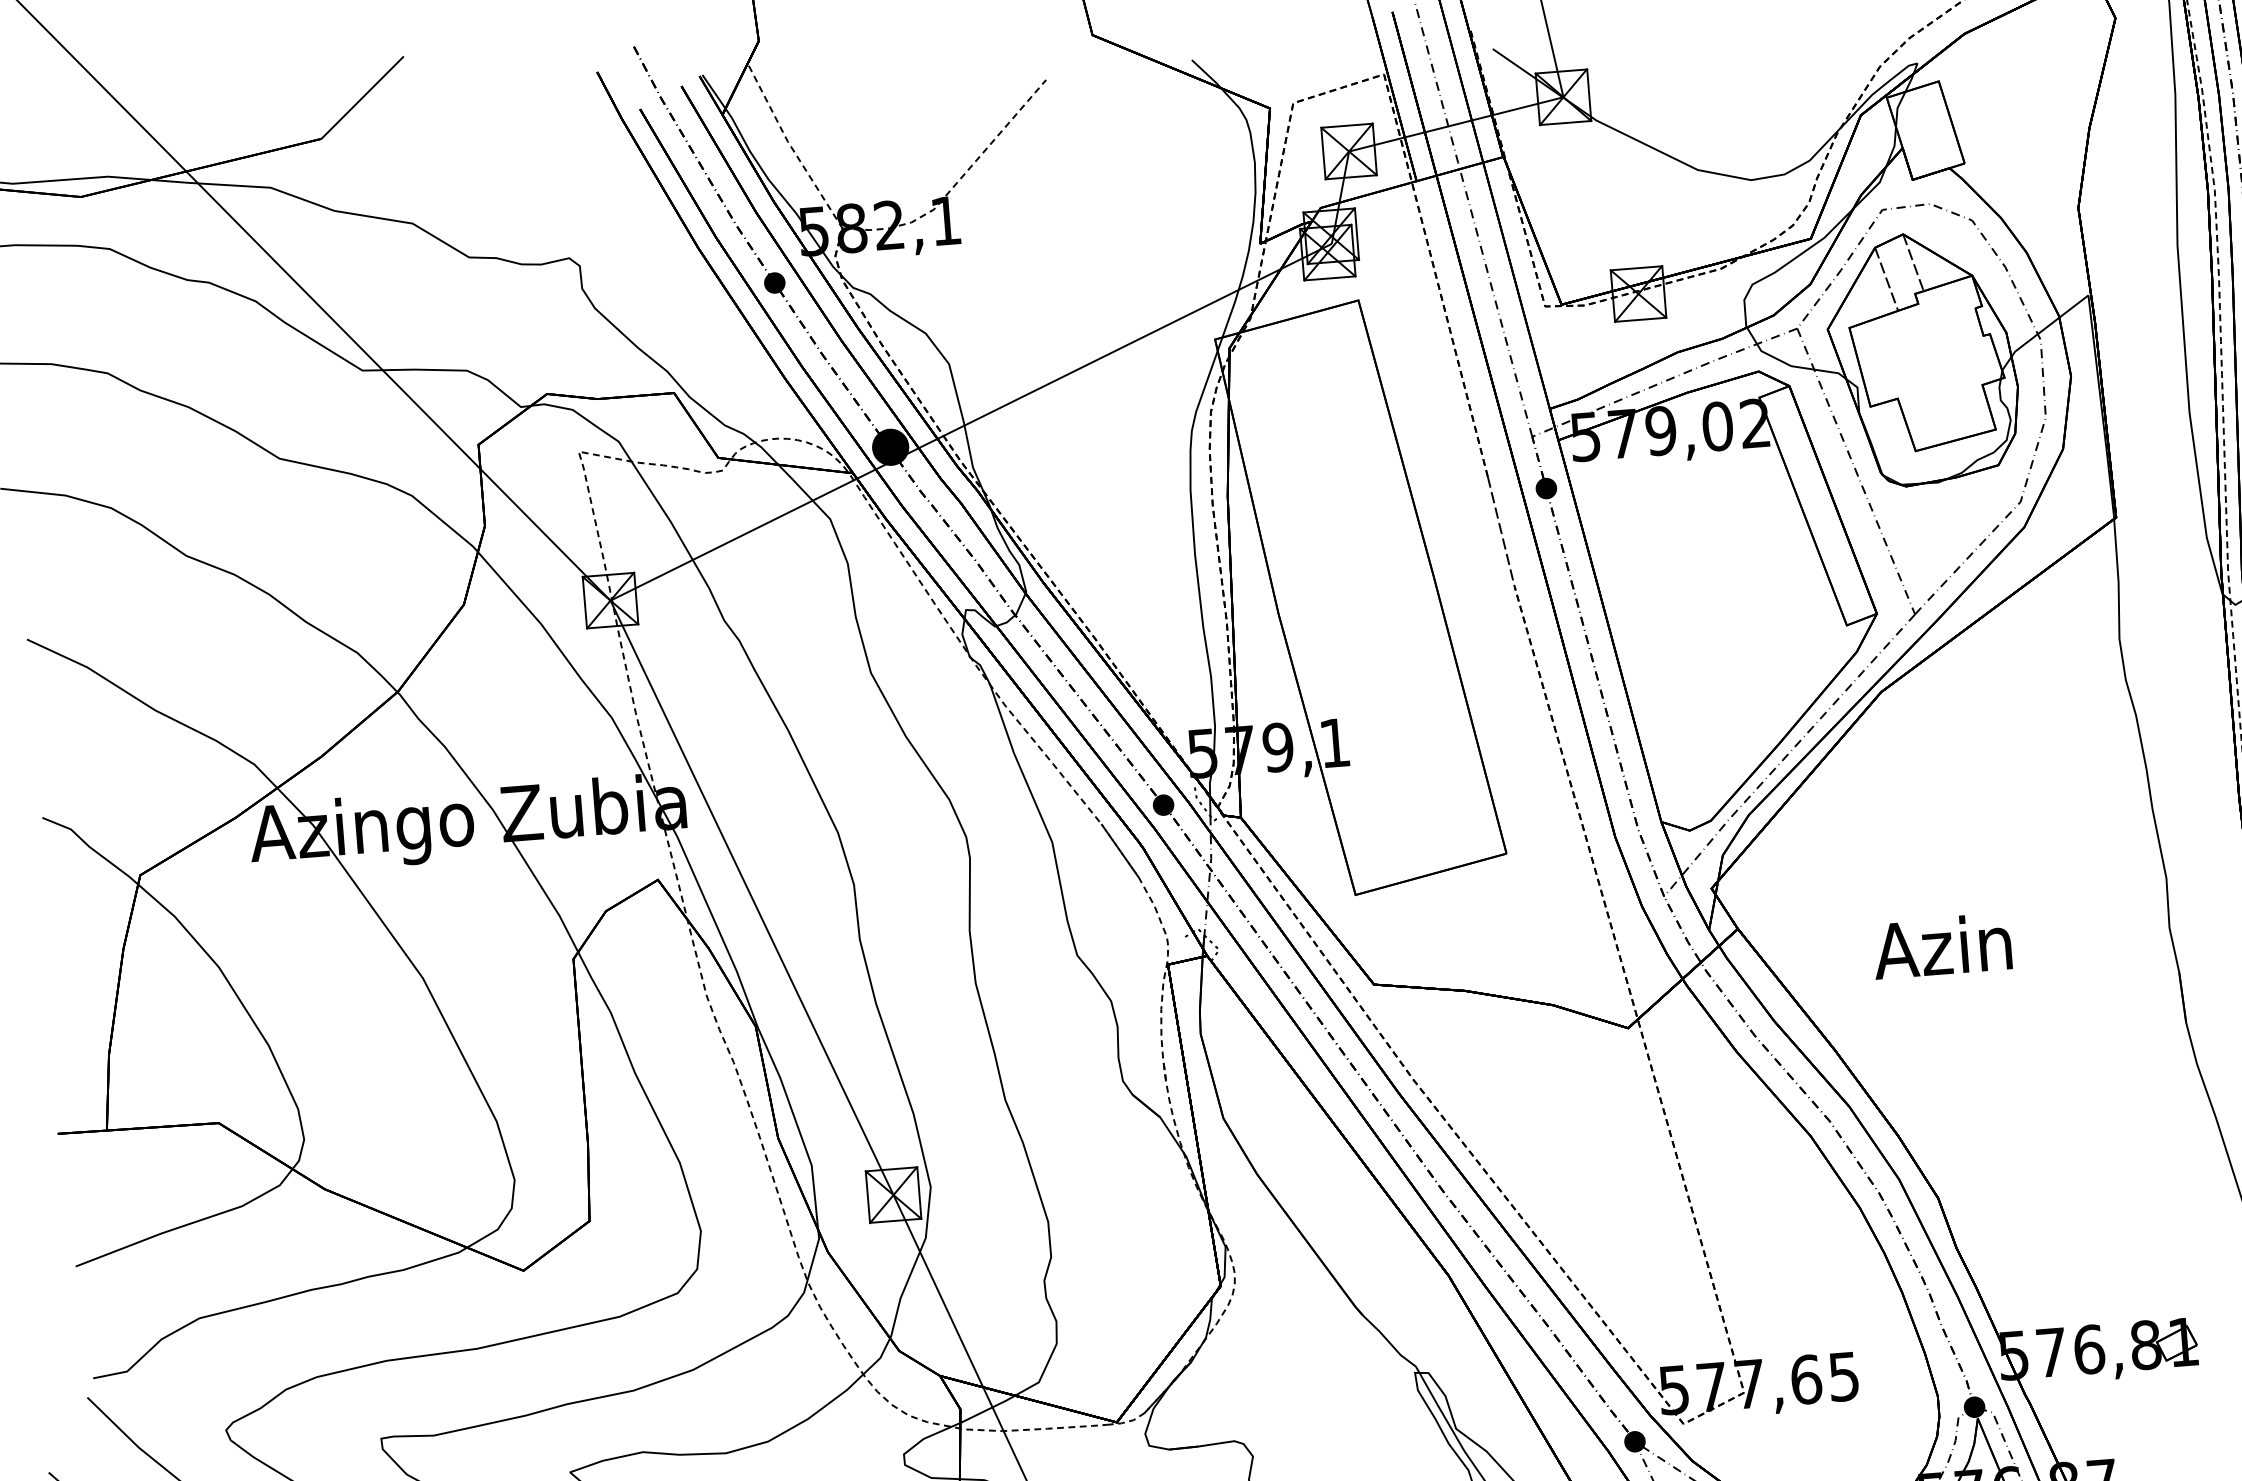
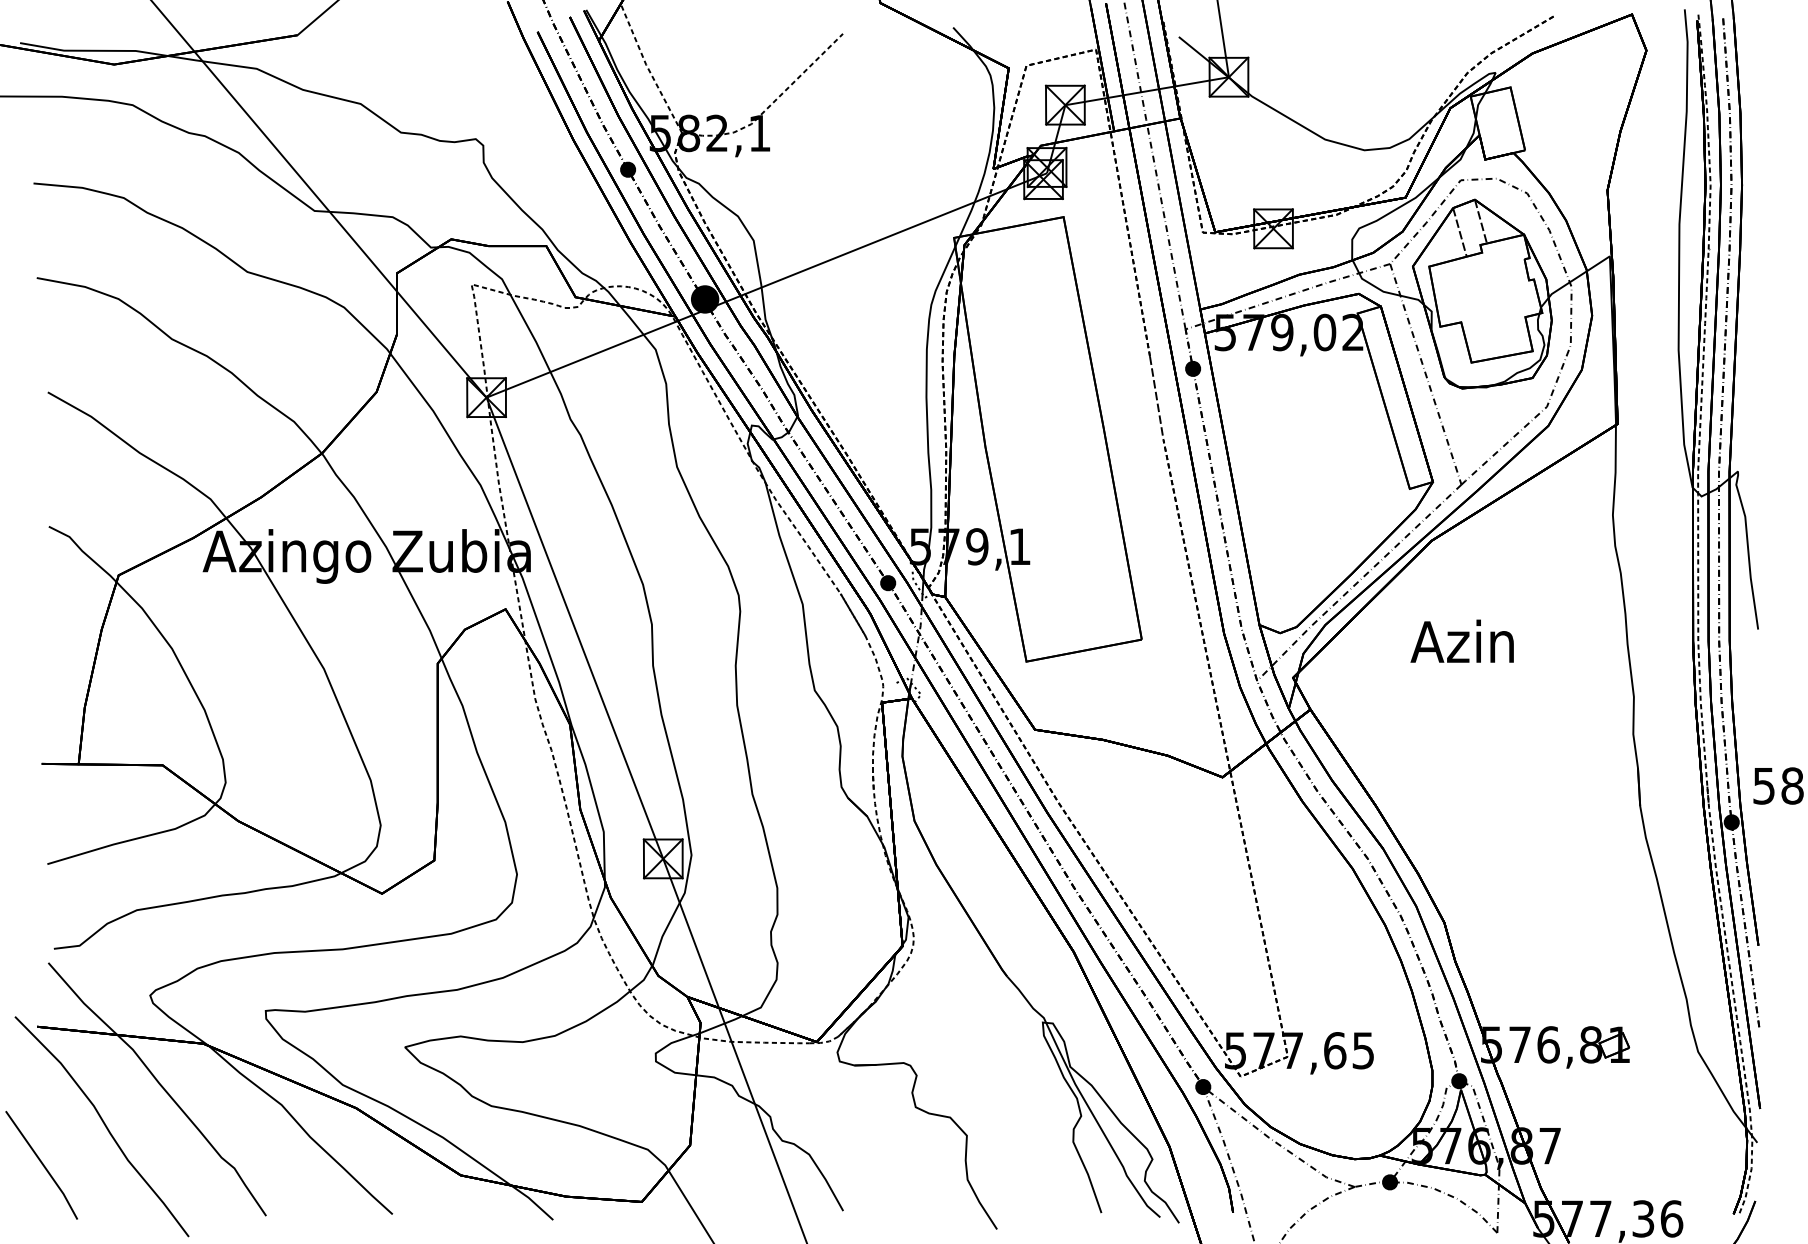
text: (1941, 944) -> (1461, 640), moved

